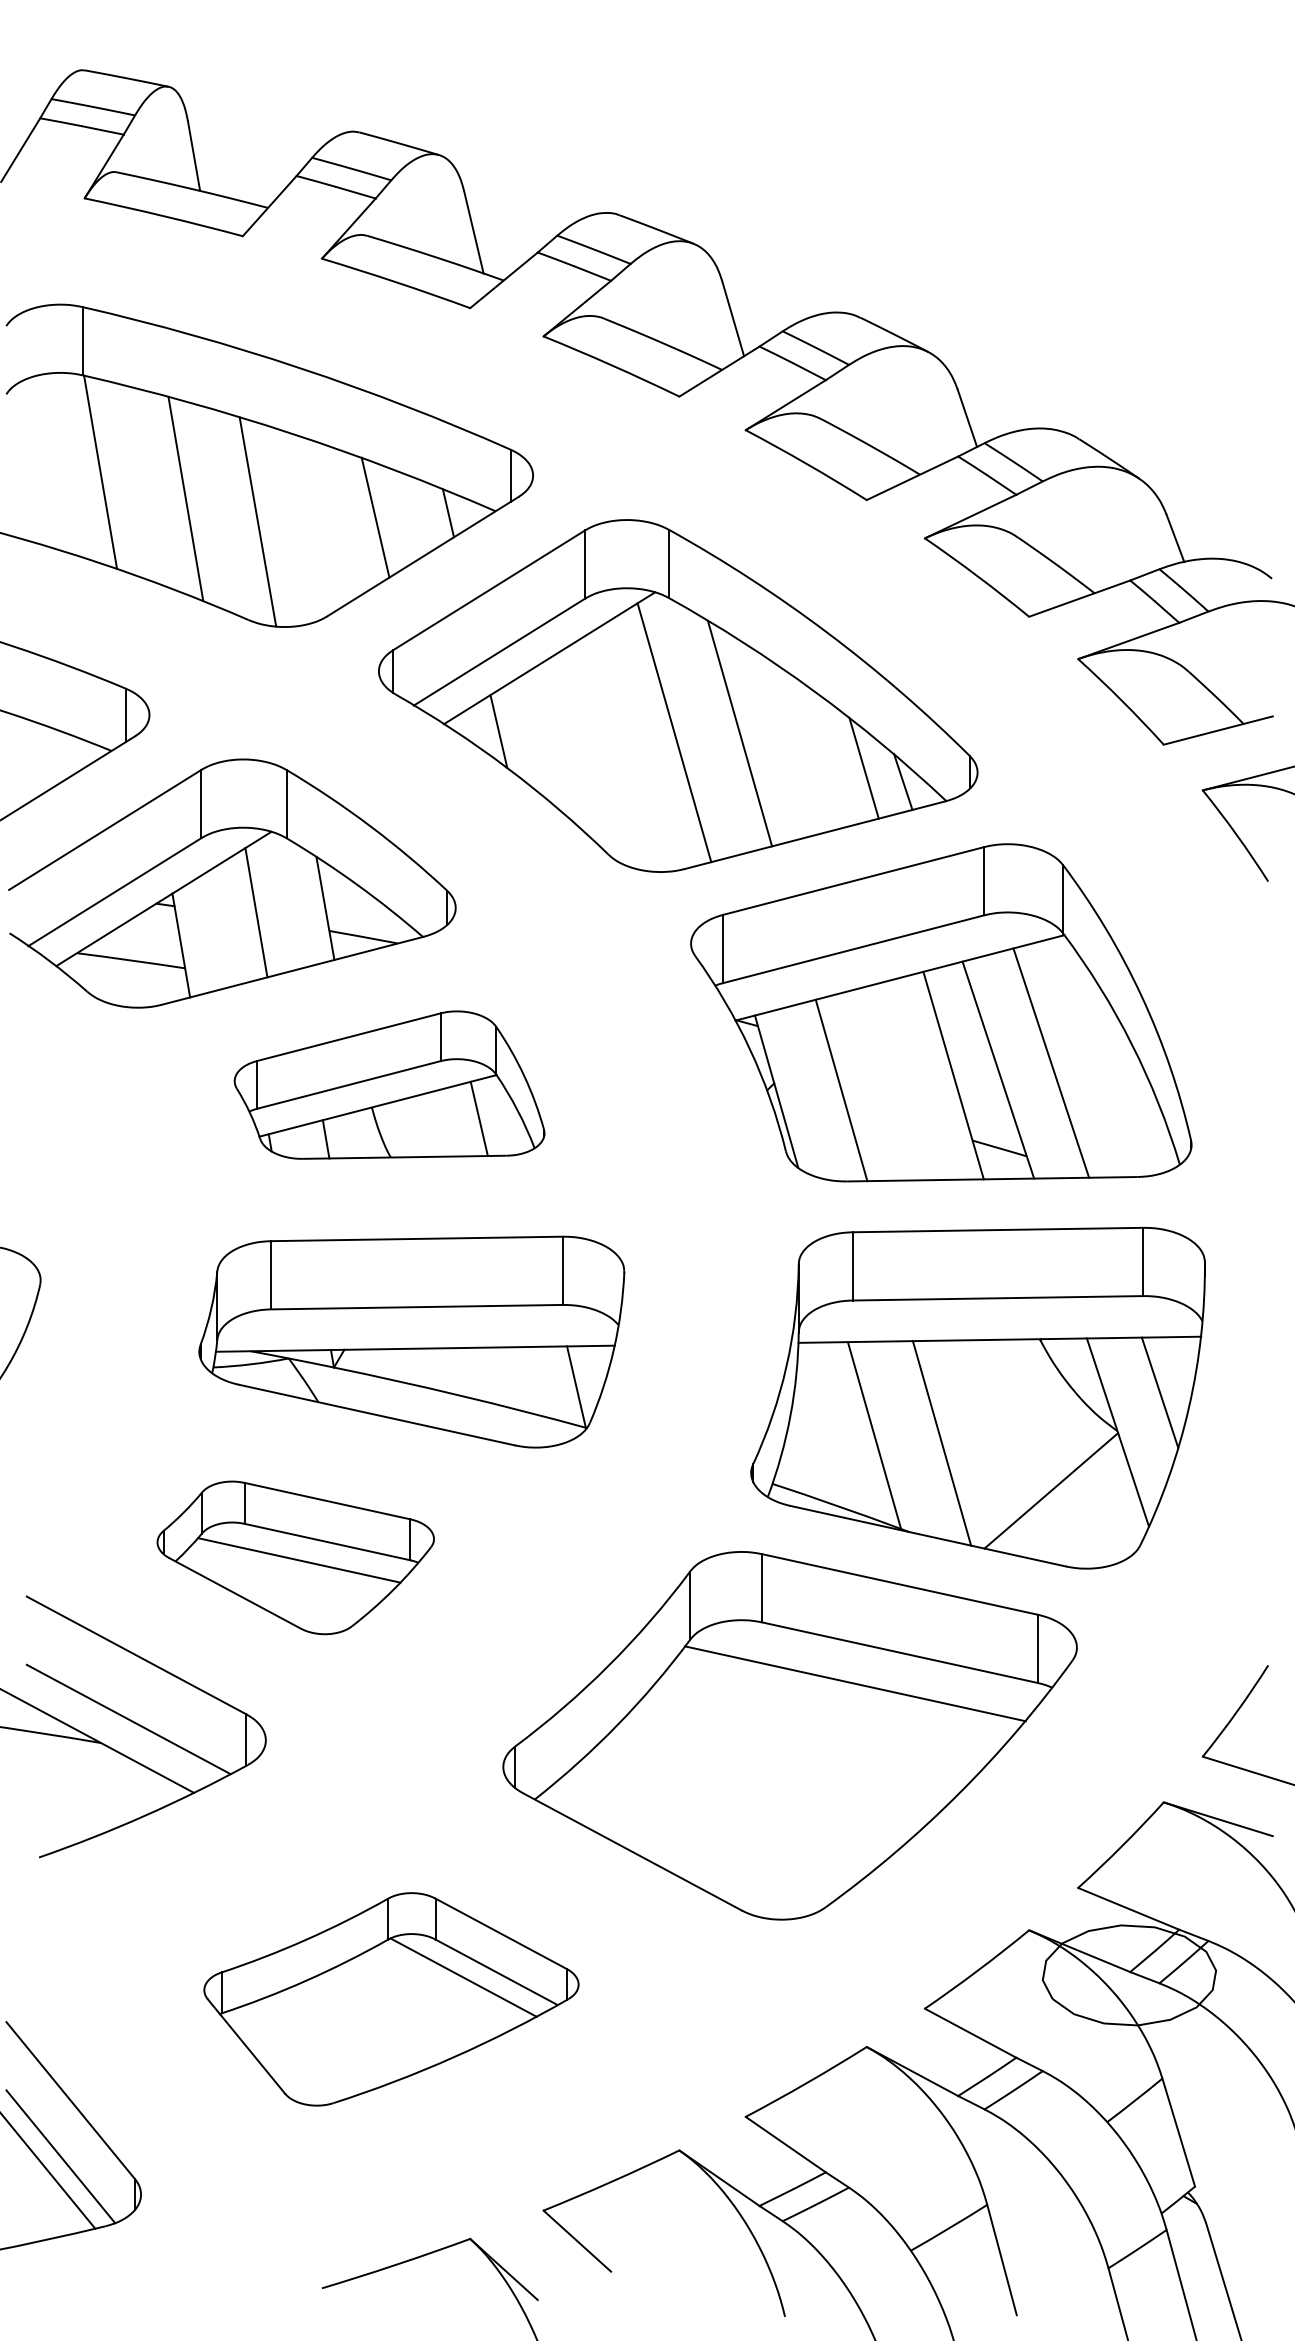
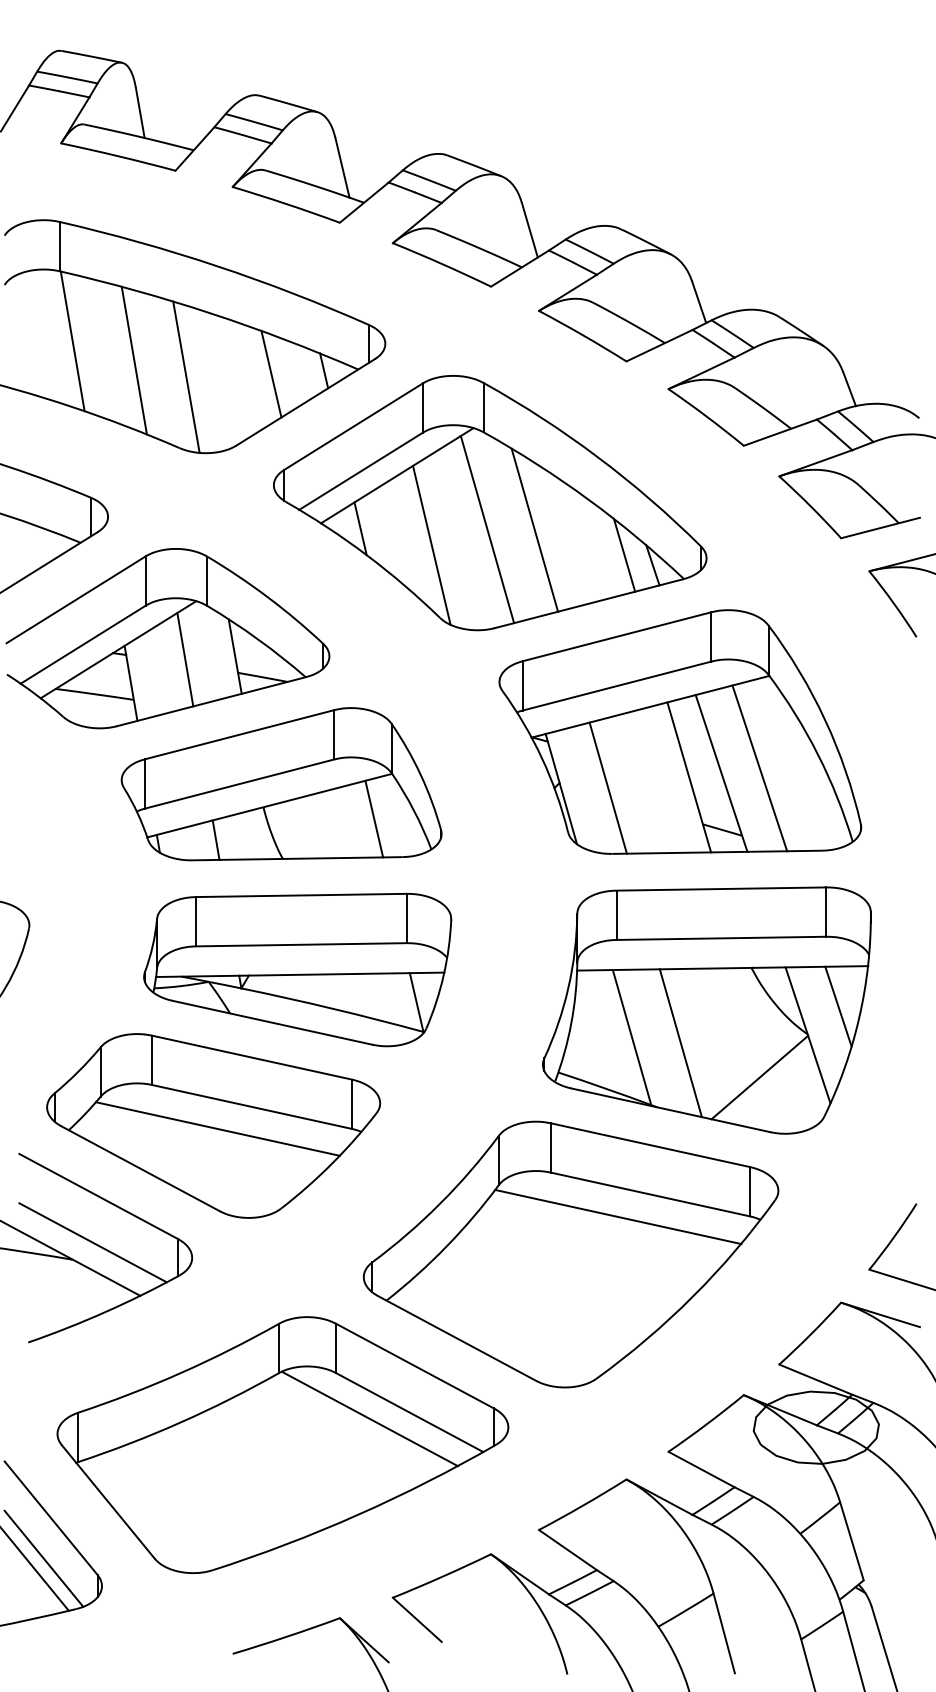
line: (596, 753) -> (431, 544), added
part: (389, 1085) -> (281, 784), size x1.43
part: (295, 1557) -> (213, 1125), size x1.67
part: (390, 1998) -> (282, 1444), size x1.67

